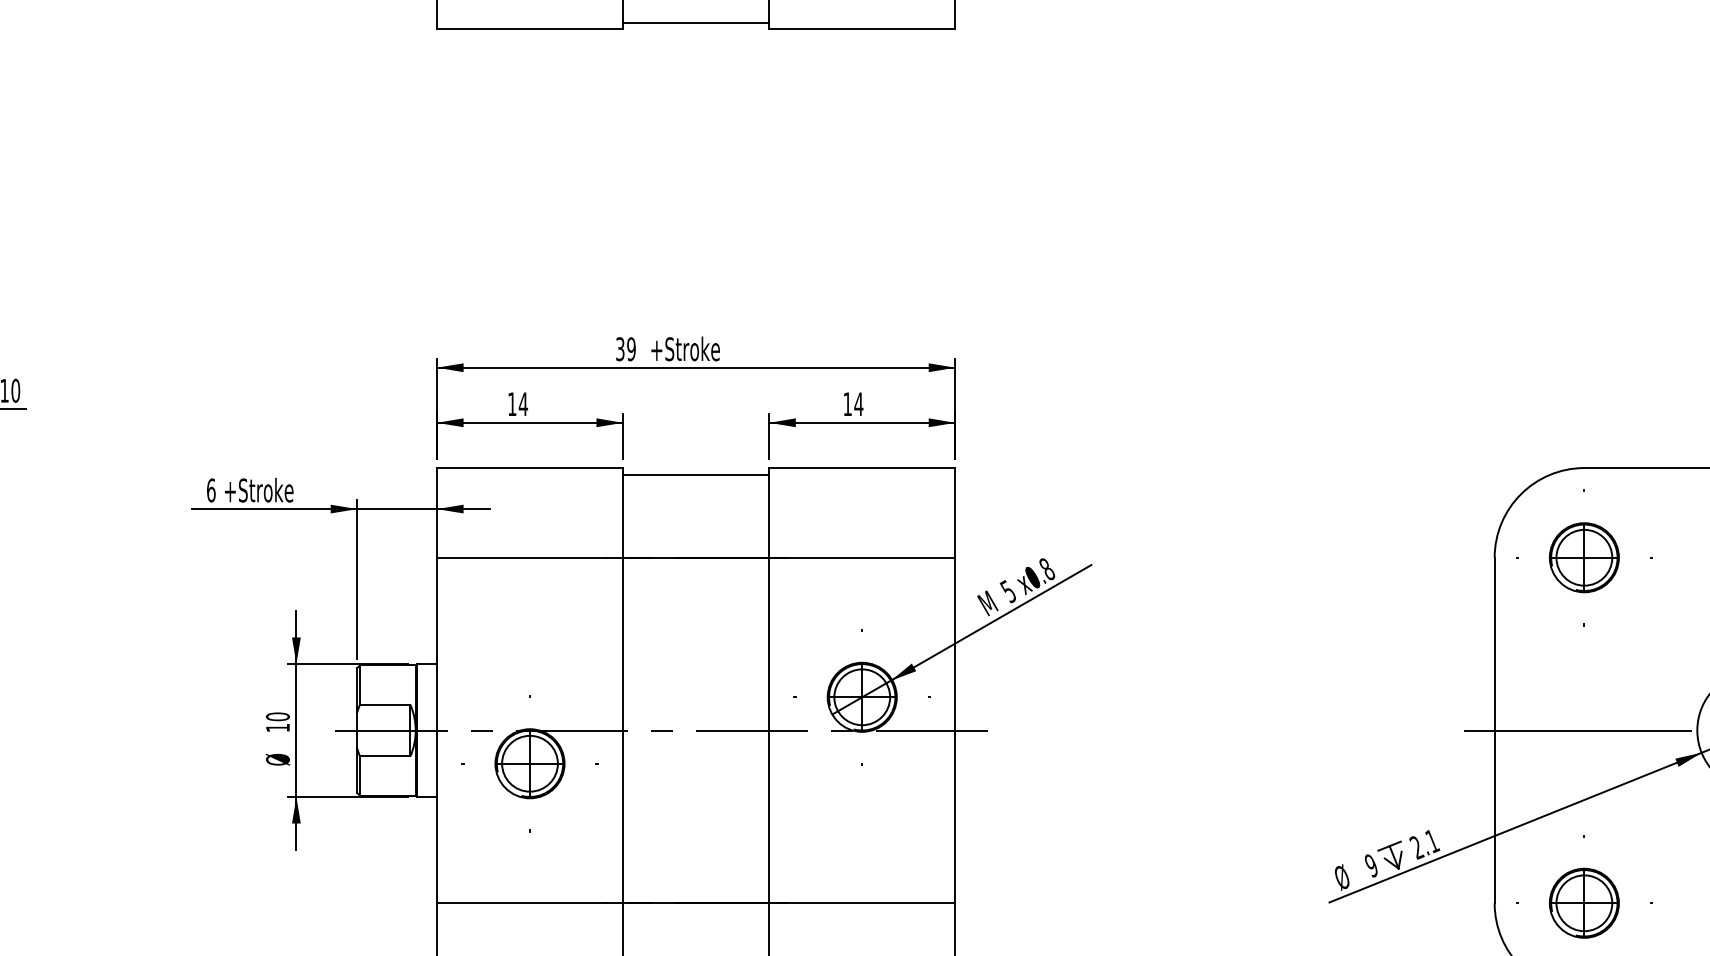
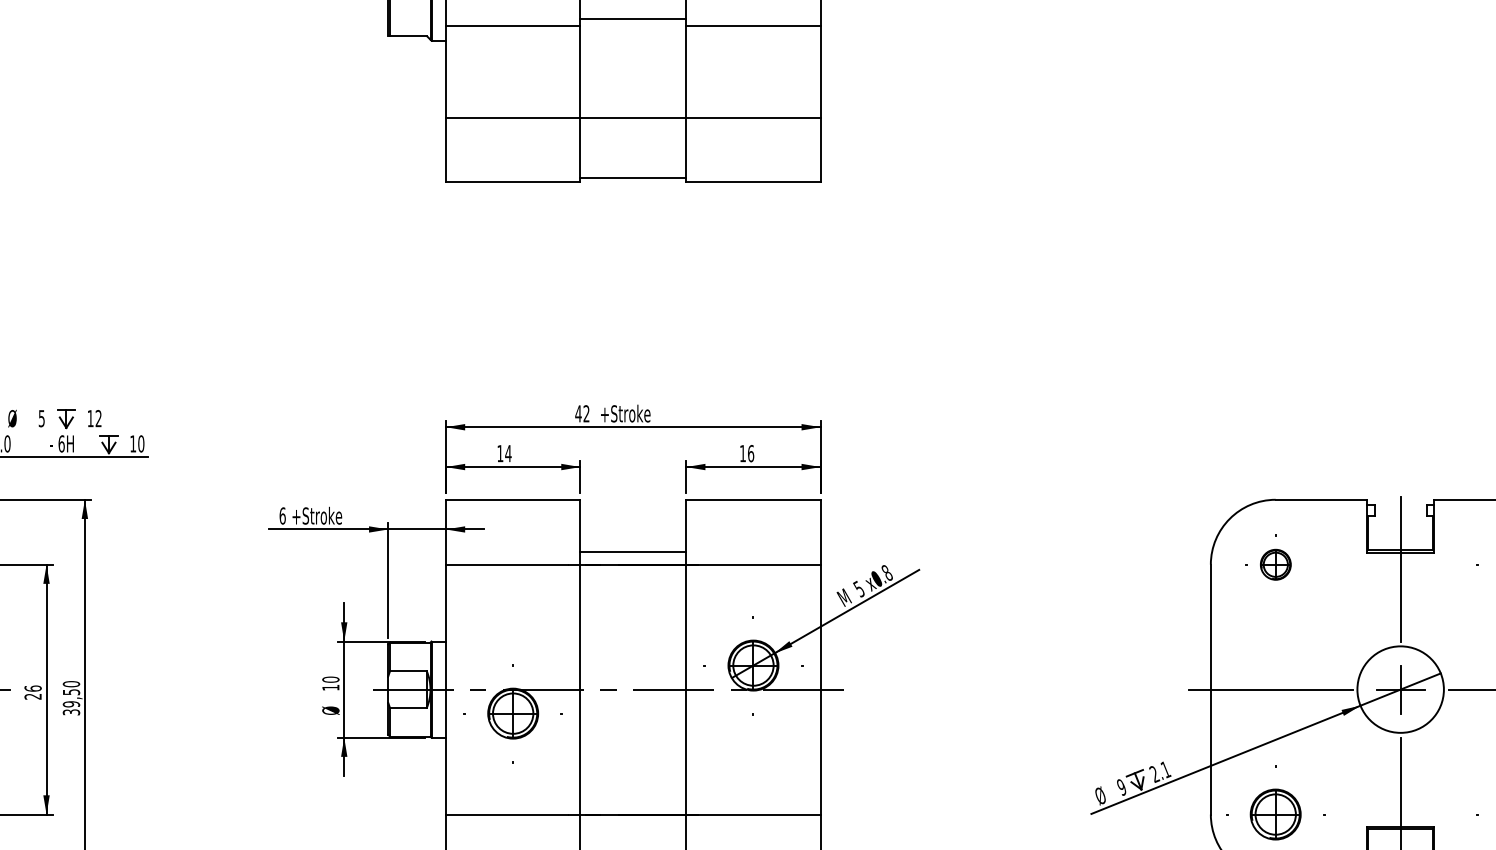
text: (625, 348) -> (582, 413), 39 -> 42
text: (858, 404) -> (750, 453), 14 -> 16
line: (696, 474) -> (633, 551), moved
part: (1584, 557) -> (1275, 564), size x0.6

